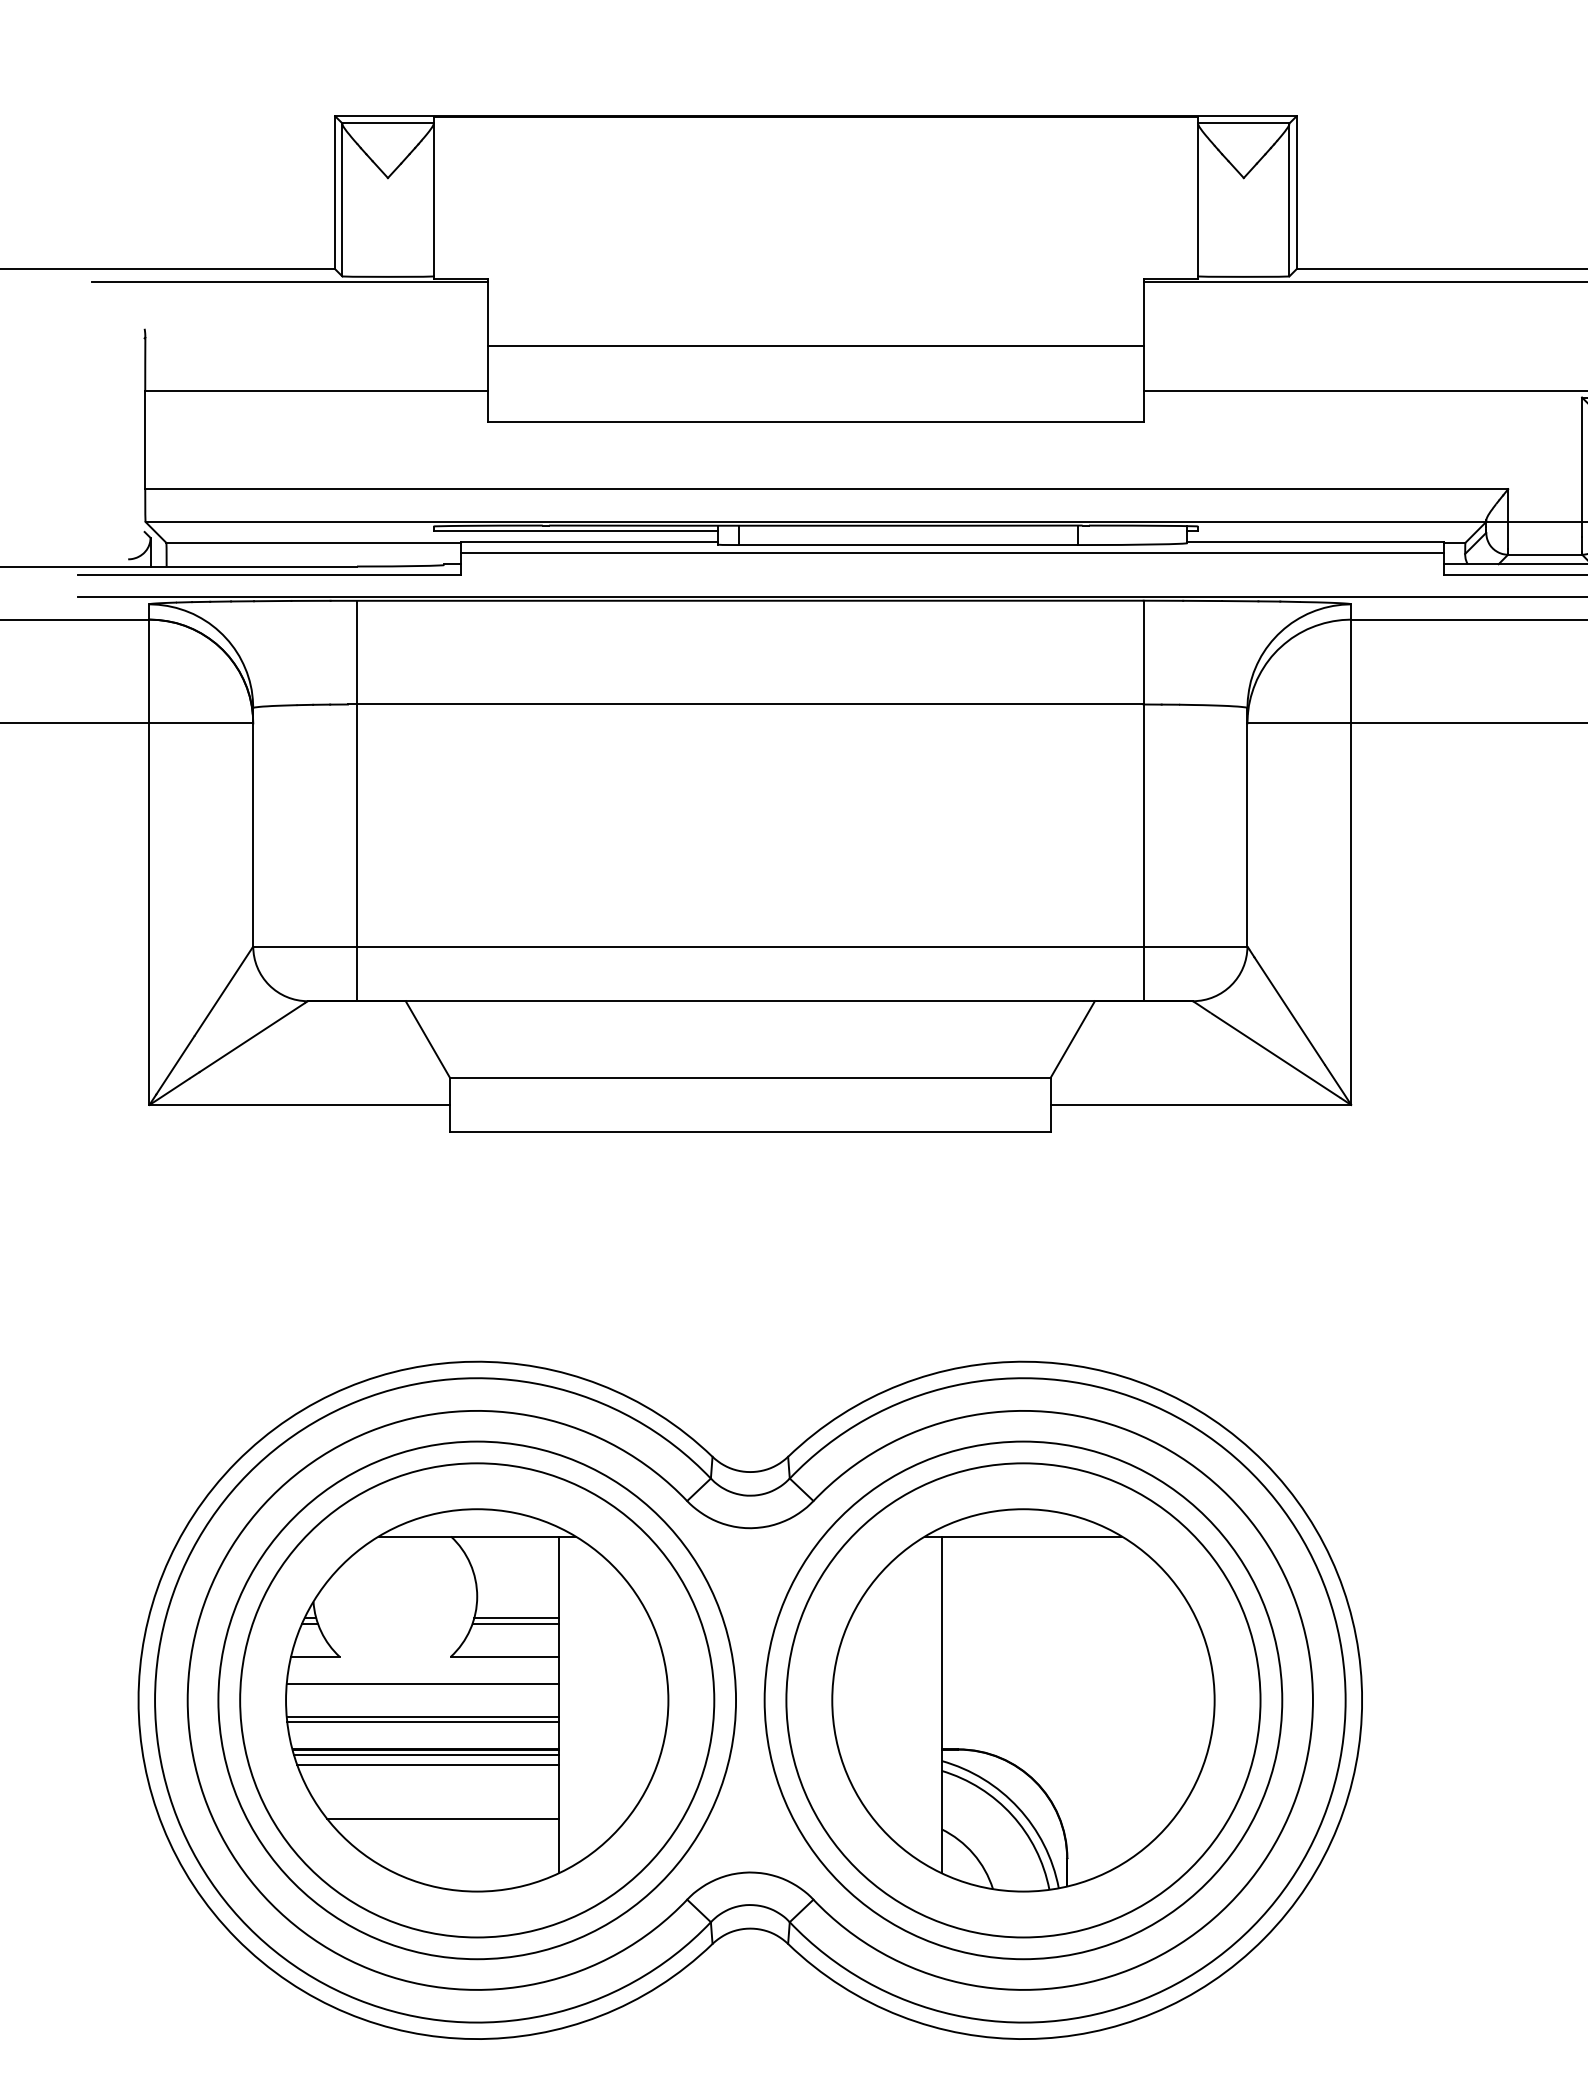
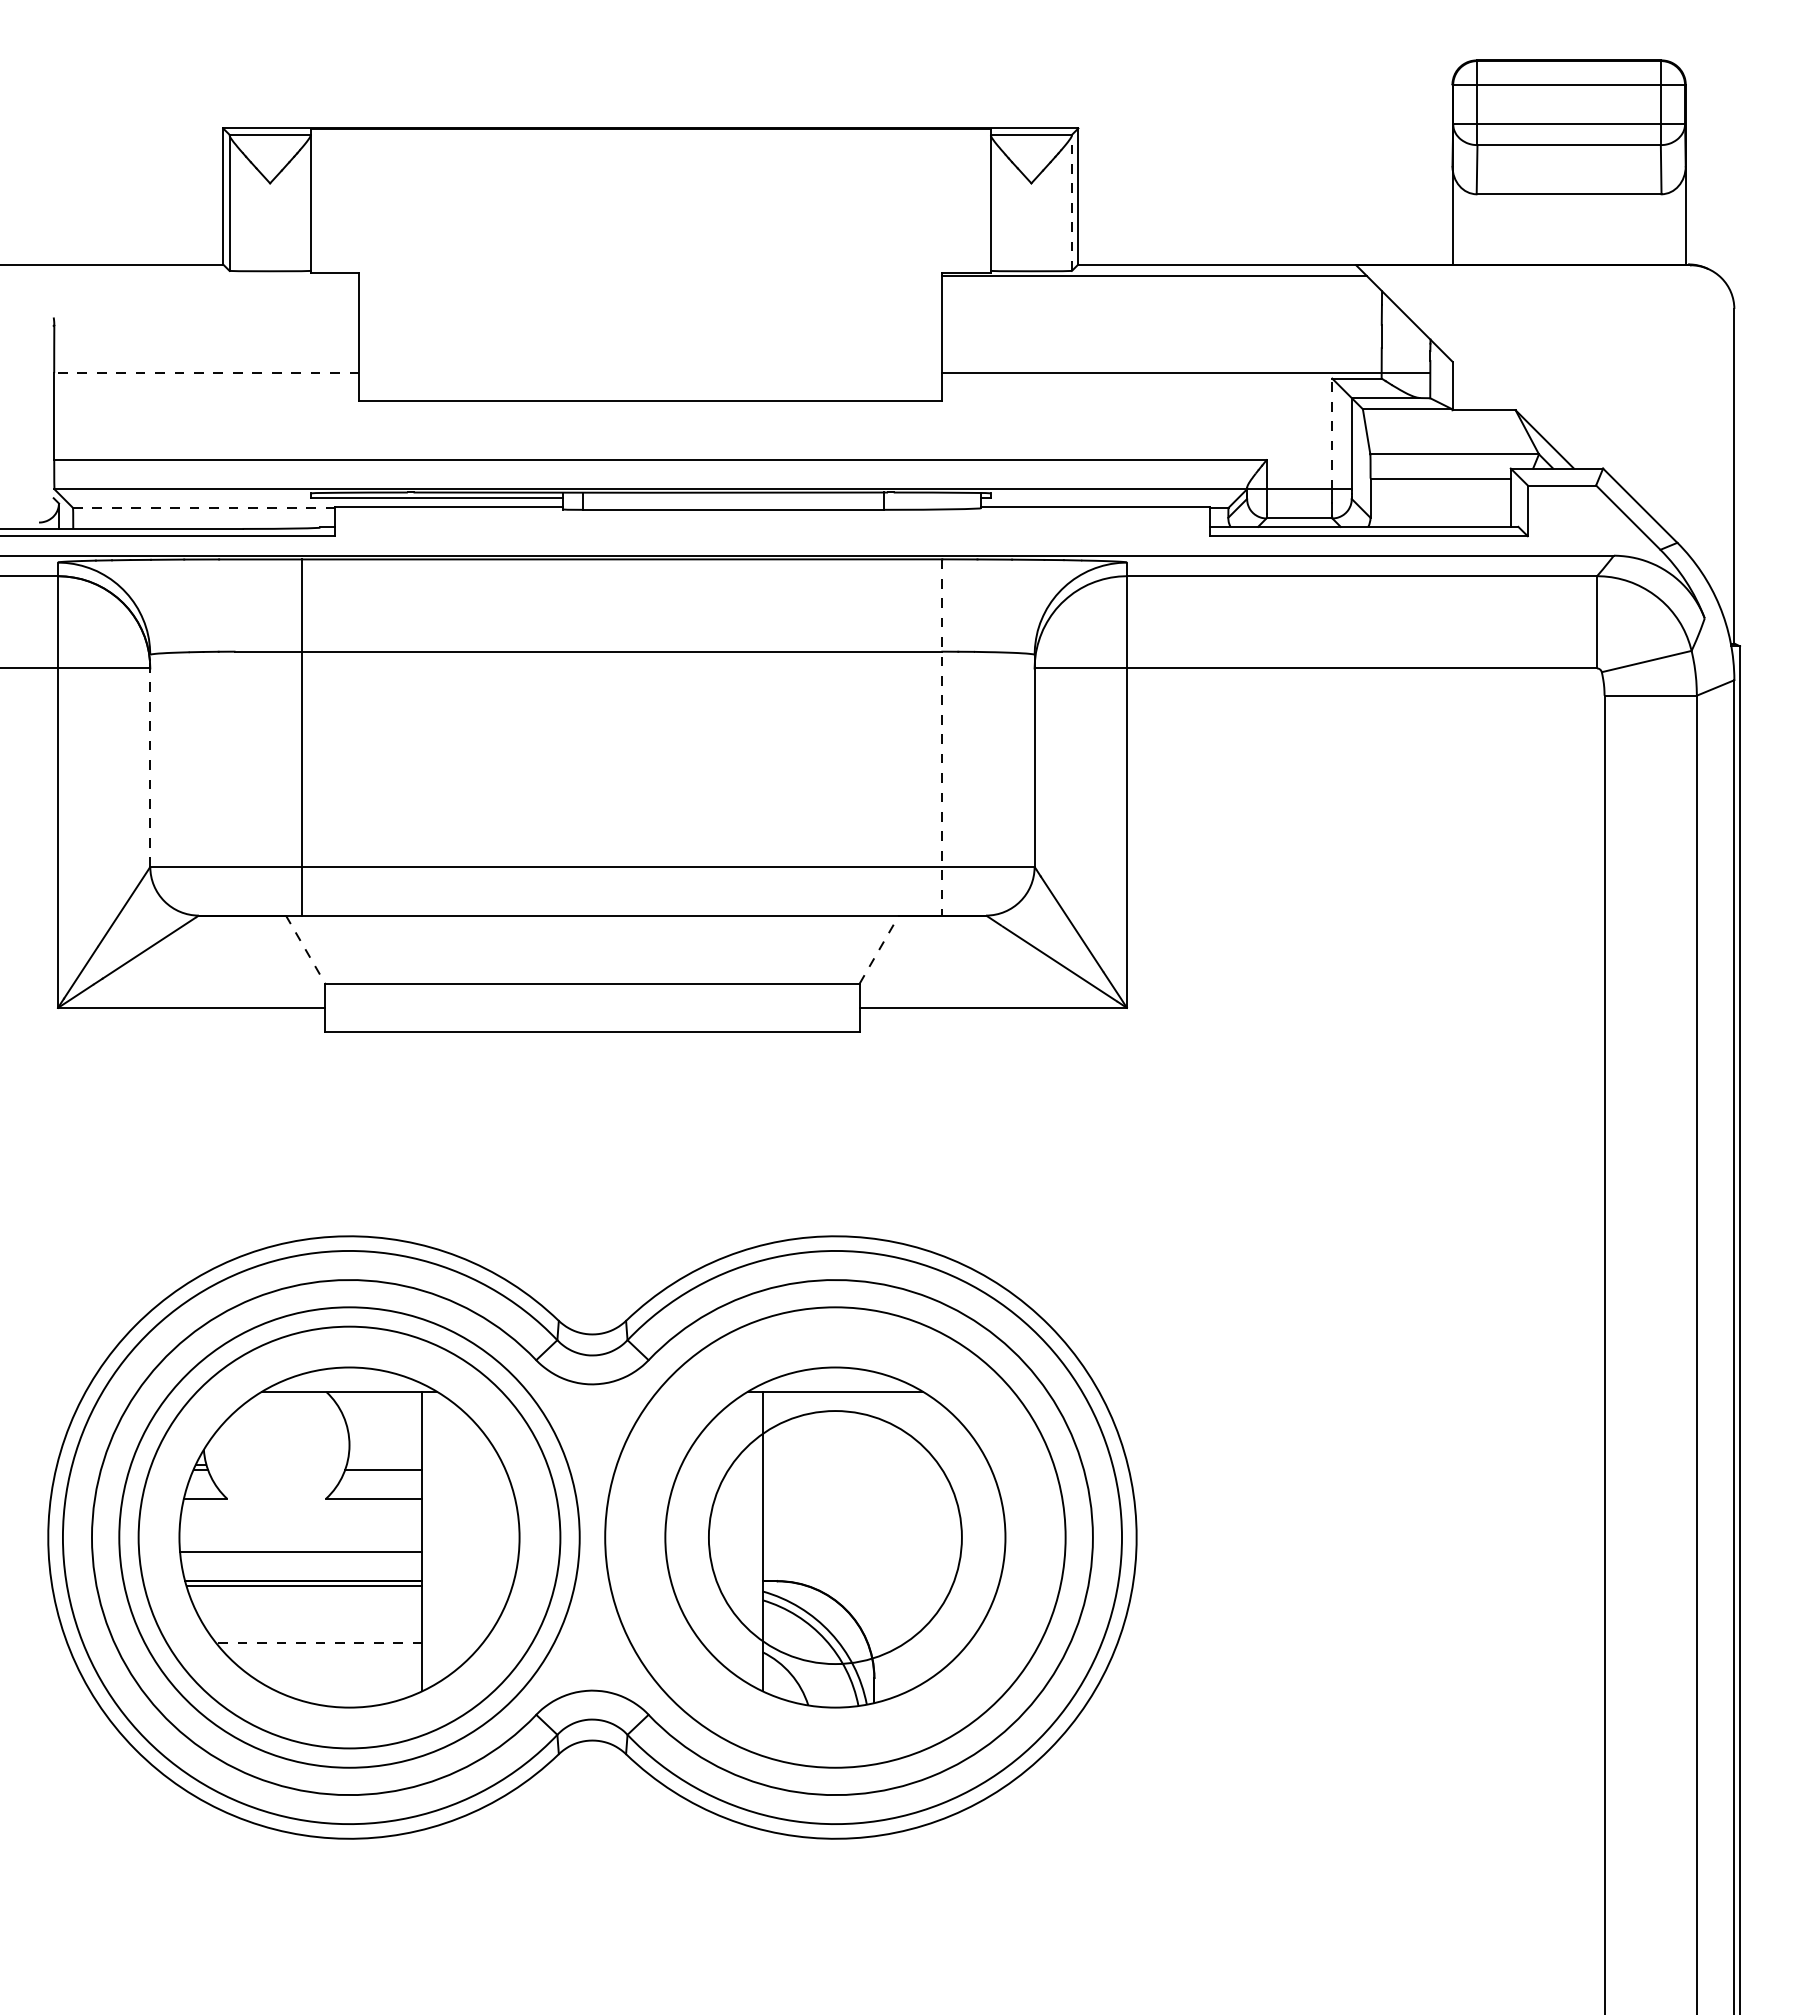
line: (1288, 200) -> (1071, 203), solid -> dashed
line: (289, 281) -> (182, 275), removed
line: (815, 345) -> (650, 332), removed
line: (316, 391) -> (206, 373), solid -> dashed
line: (1582, 459) -> (1332, 433), solid -> dashed
line: (314, 542) -> (204, 507), solid -> dashed
line: (951, 552) -> (771, 516), removed
line: (356, 800) -> (301, 737), moved
line: (1143, 800) -> (942, 737), solid -> dashed
line: (253, 826) -> (150, 760), solid -> dashed
line: (1073, 1039) -> (879, 949), solid -> dashed
line: (427, 1040) -> (305, 950), solid -> dashed
line: (516, 1618) -> (384, 1464), removed
line: (423, 1683) -> (301, 1522), removed
circle: (1023, 1700) -> (835, 1537), size x0.6
line: (423, 1721) -> (301, 1556), removed
line: (427, 1764) -> (305, 1594), removed
line: (442, 1819) -> (318, 1643), solid -> dashed

